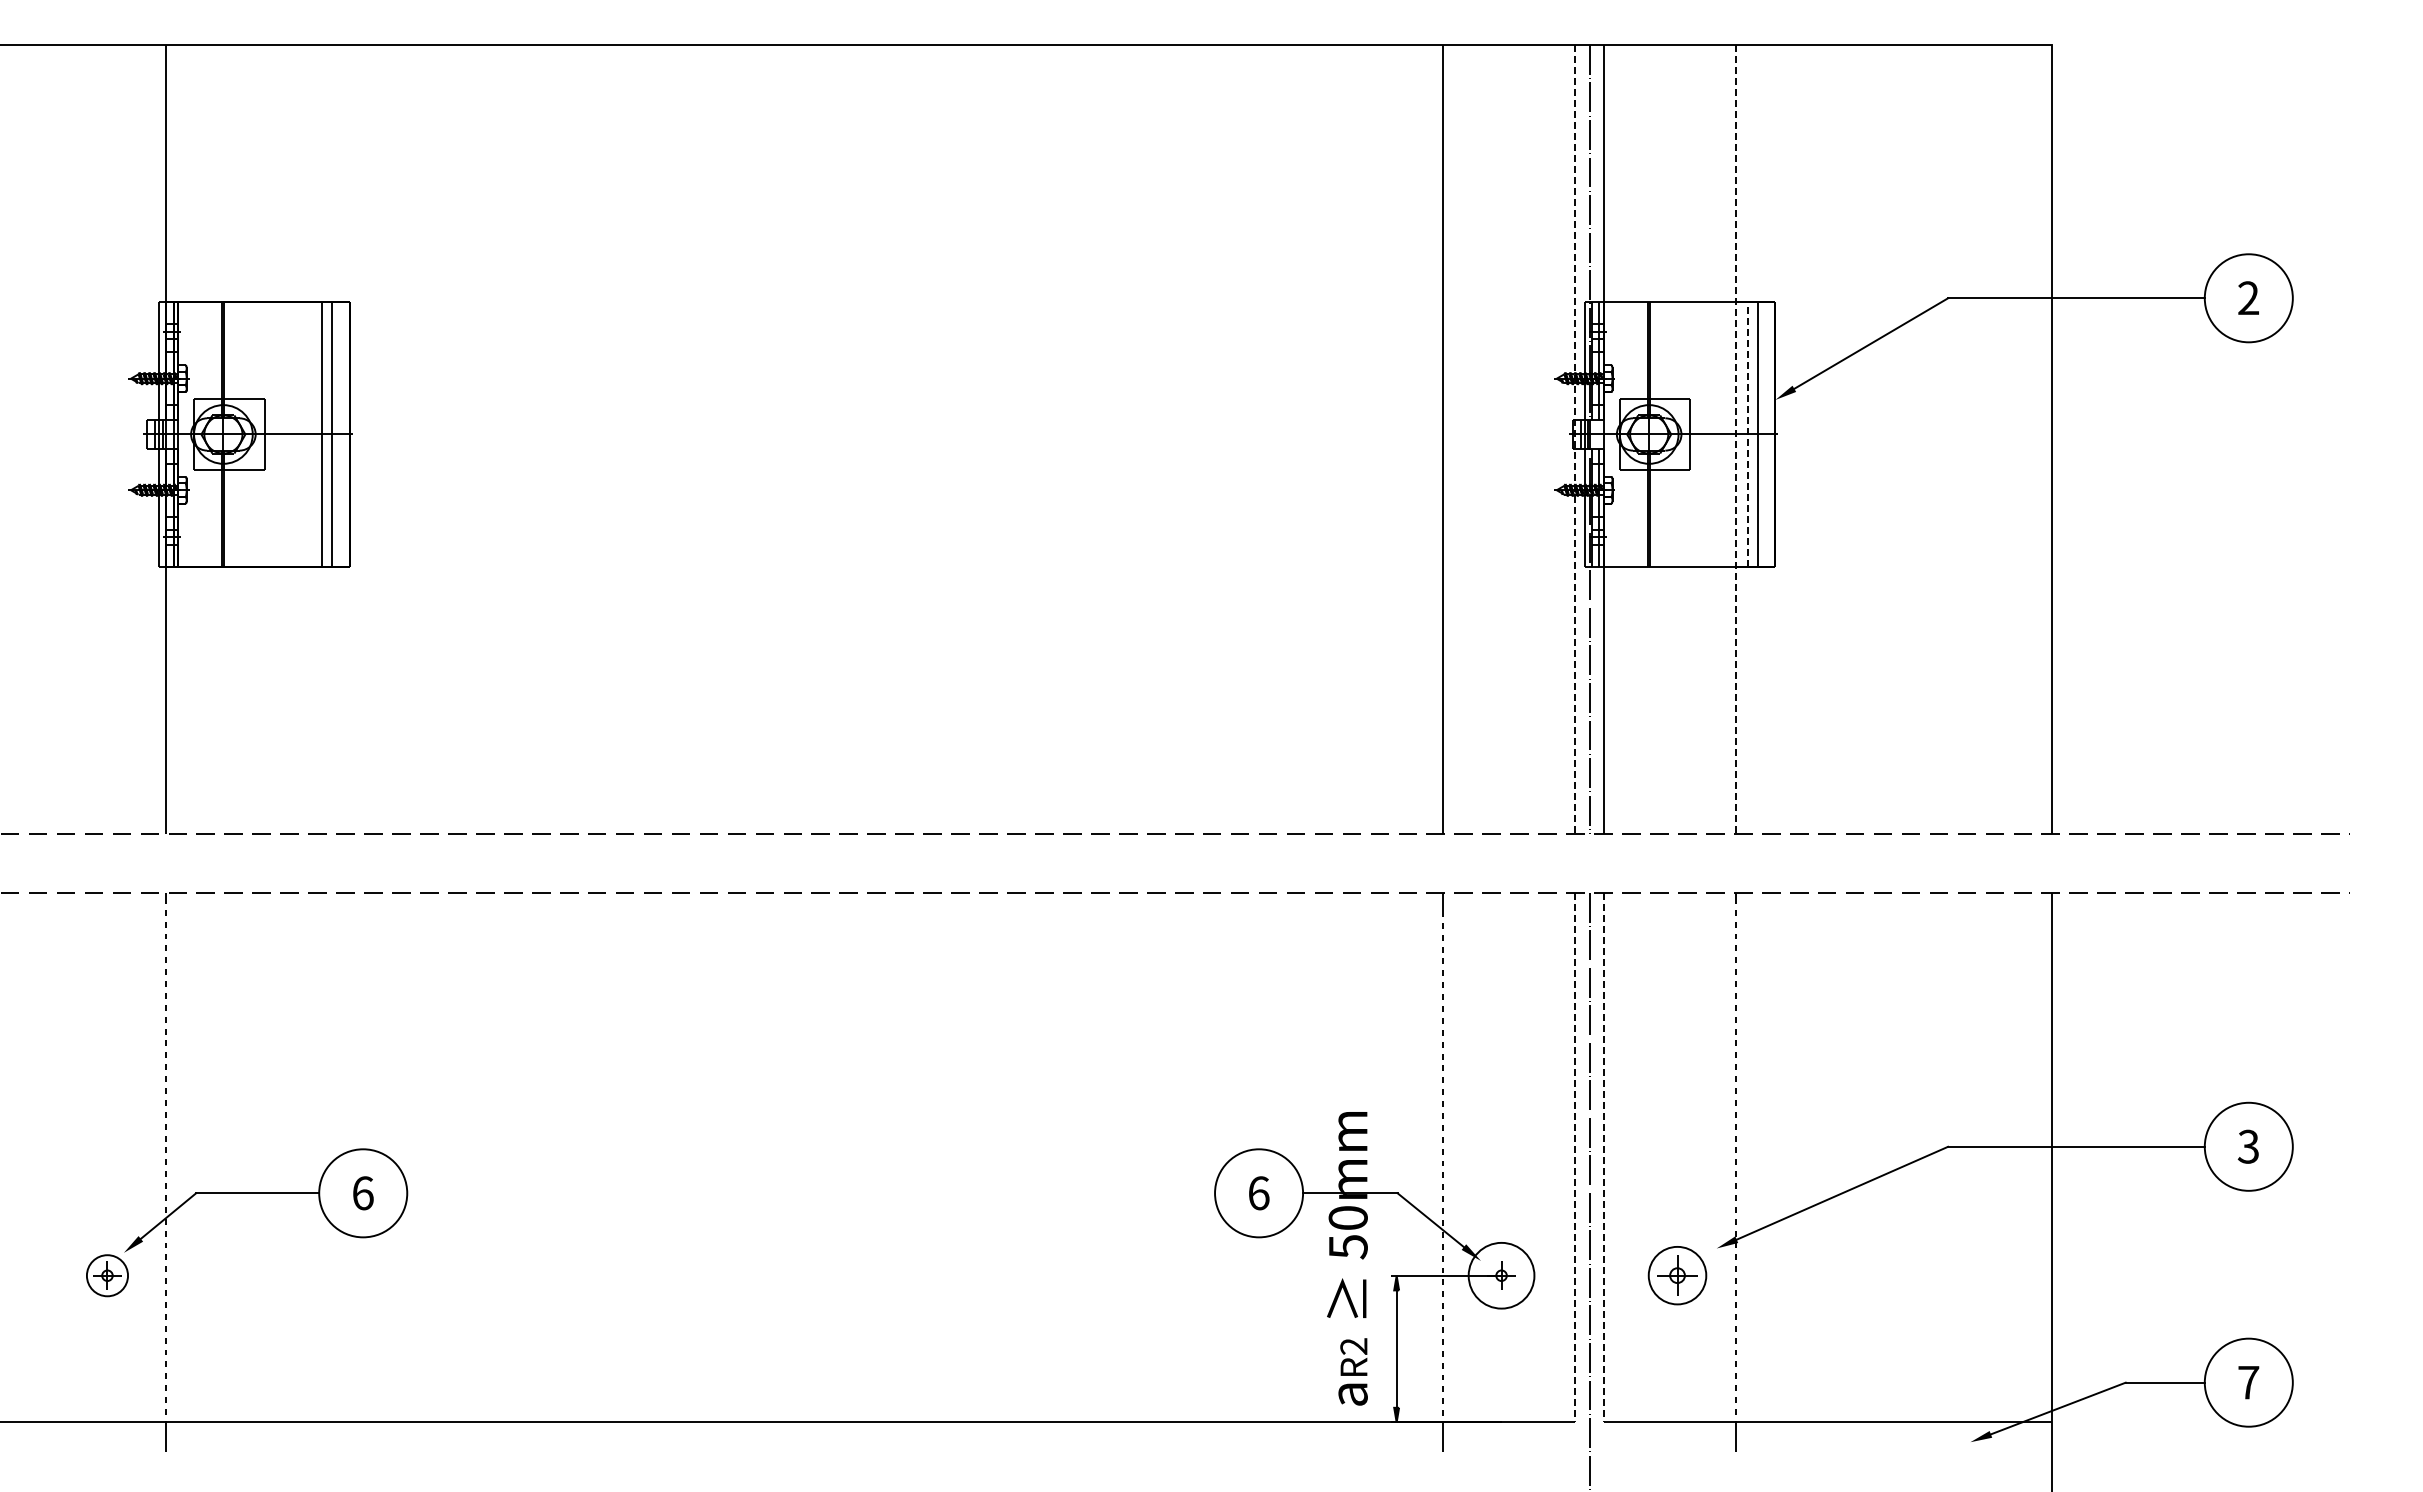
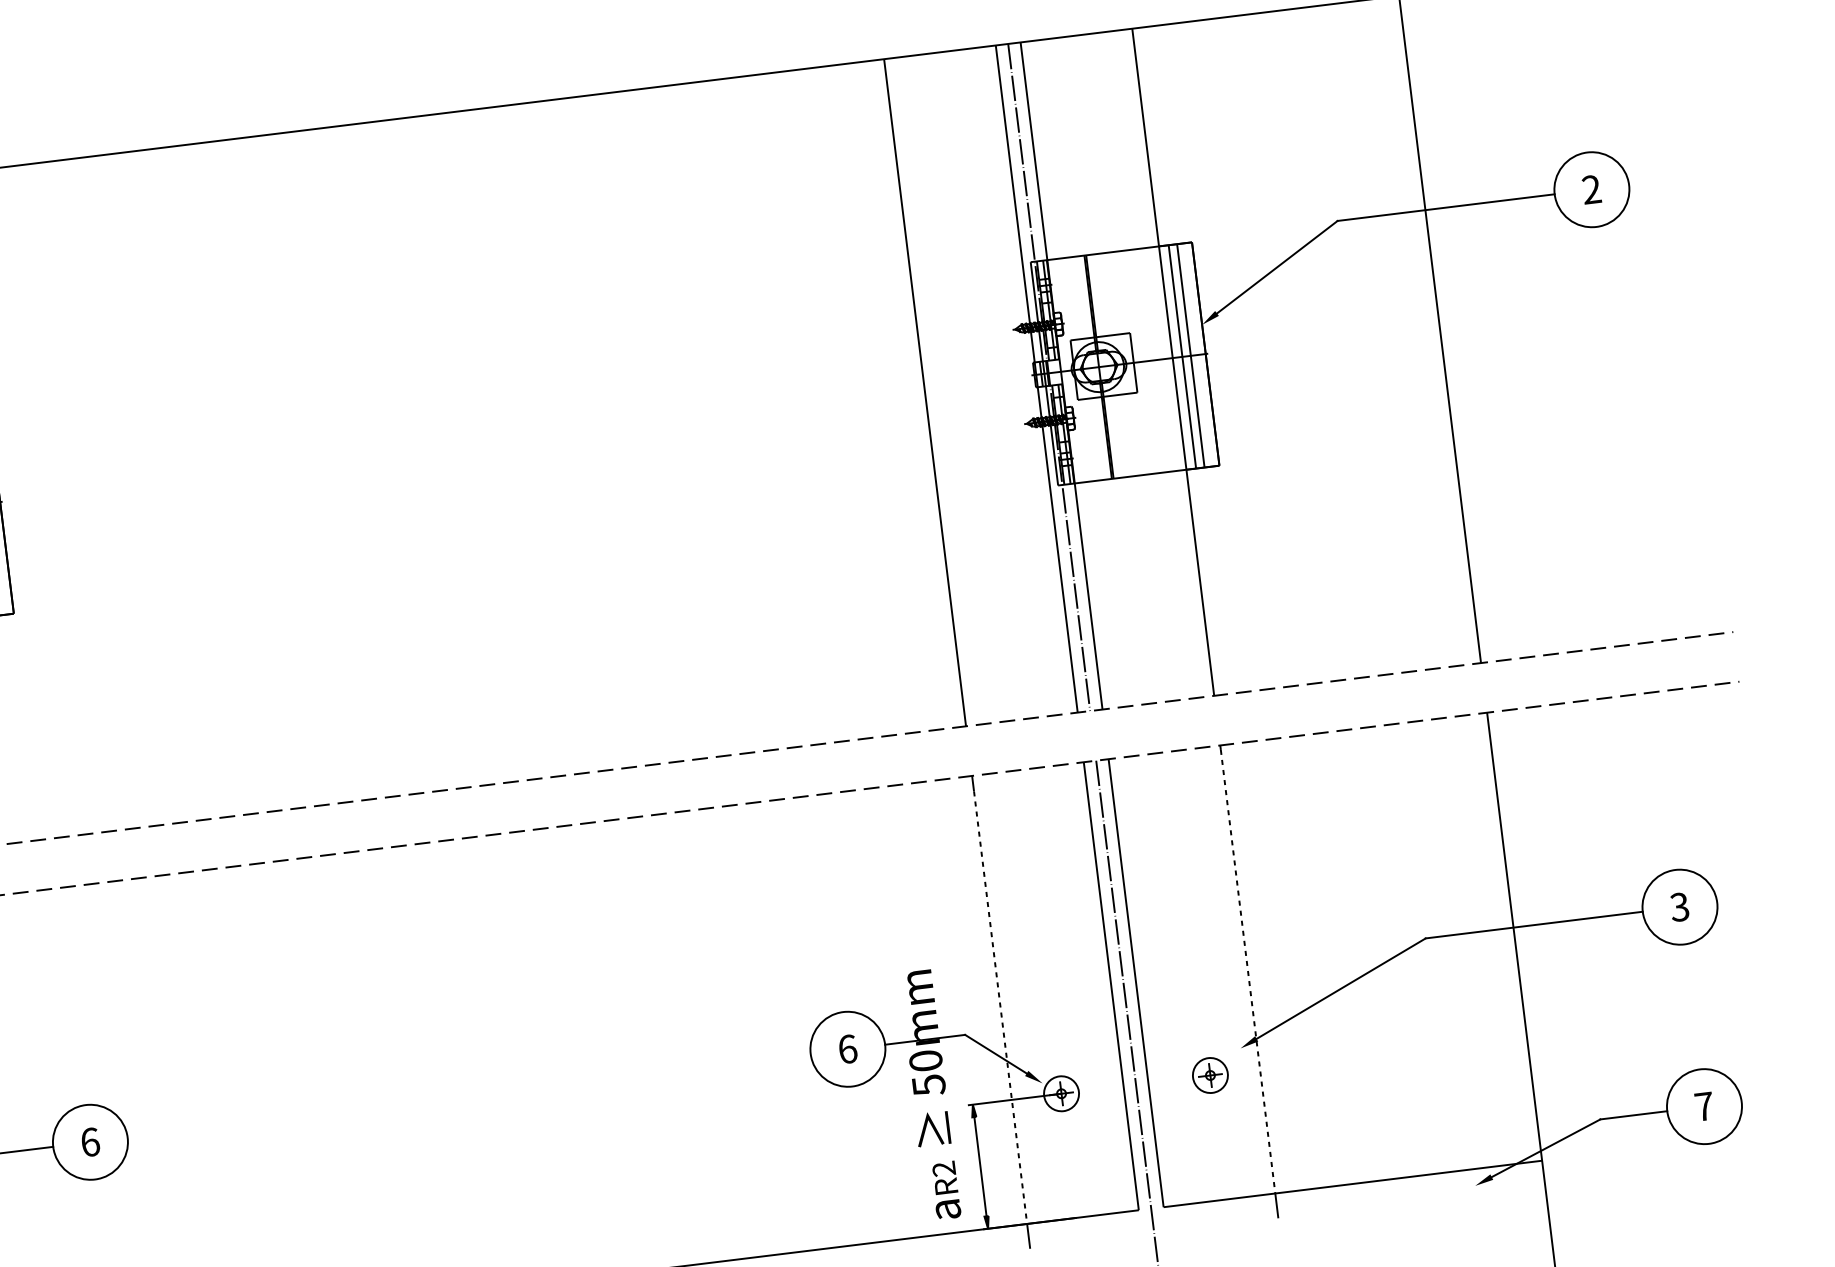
line: (1747, 433) -> (1182, 356), dashed -> solid
line: (1574, 439) -> (1036, 379), dashed -> solid
line: (1736, 439) -> (1173, 362), dashed -> solid
line: (1574, 1157) -> (1110, 986), dashed -> solid
line: (1604, 1157) -> (1136, 983), dashed -> solid
circle: (1501, 1275) -> (1061, 1093), size x0.62
part: (1677, 1275) -> (1210, 1075), size x0.71

